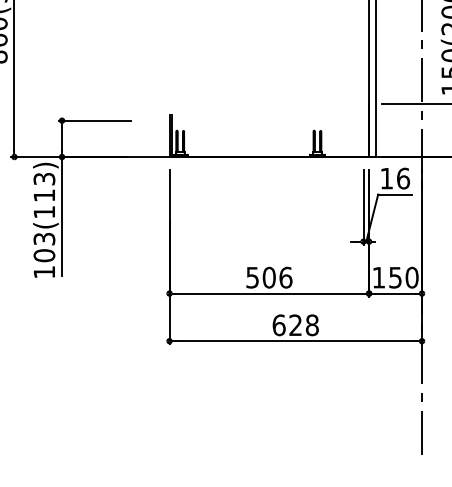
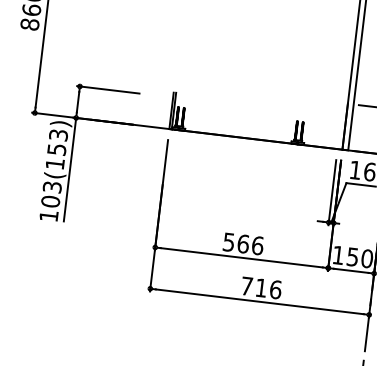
text: (44, 195) -> (56, 149), 103(113) -> 103(153)
text: (268, 277) -> (242, 243), 506 -> 566
text: (295, 325) -> (261, 288), 628 -> 716

